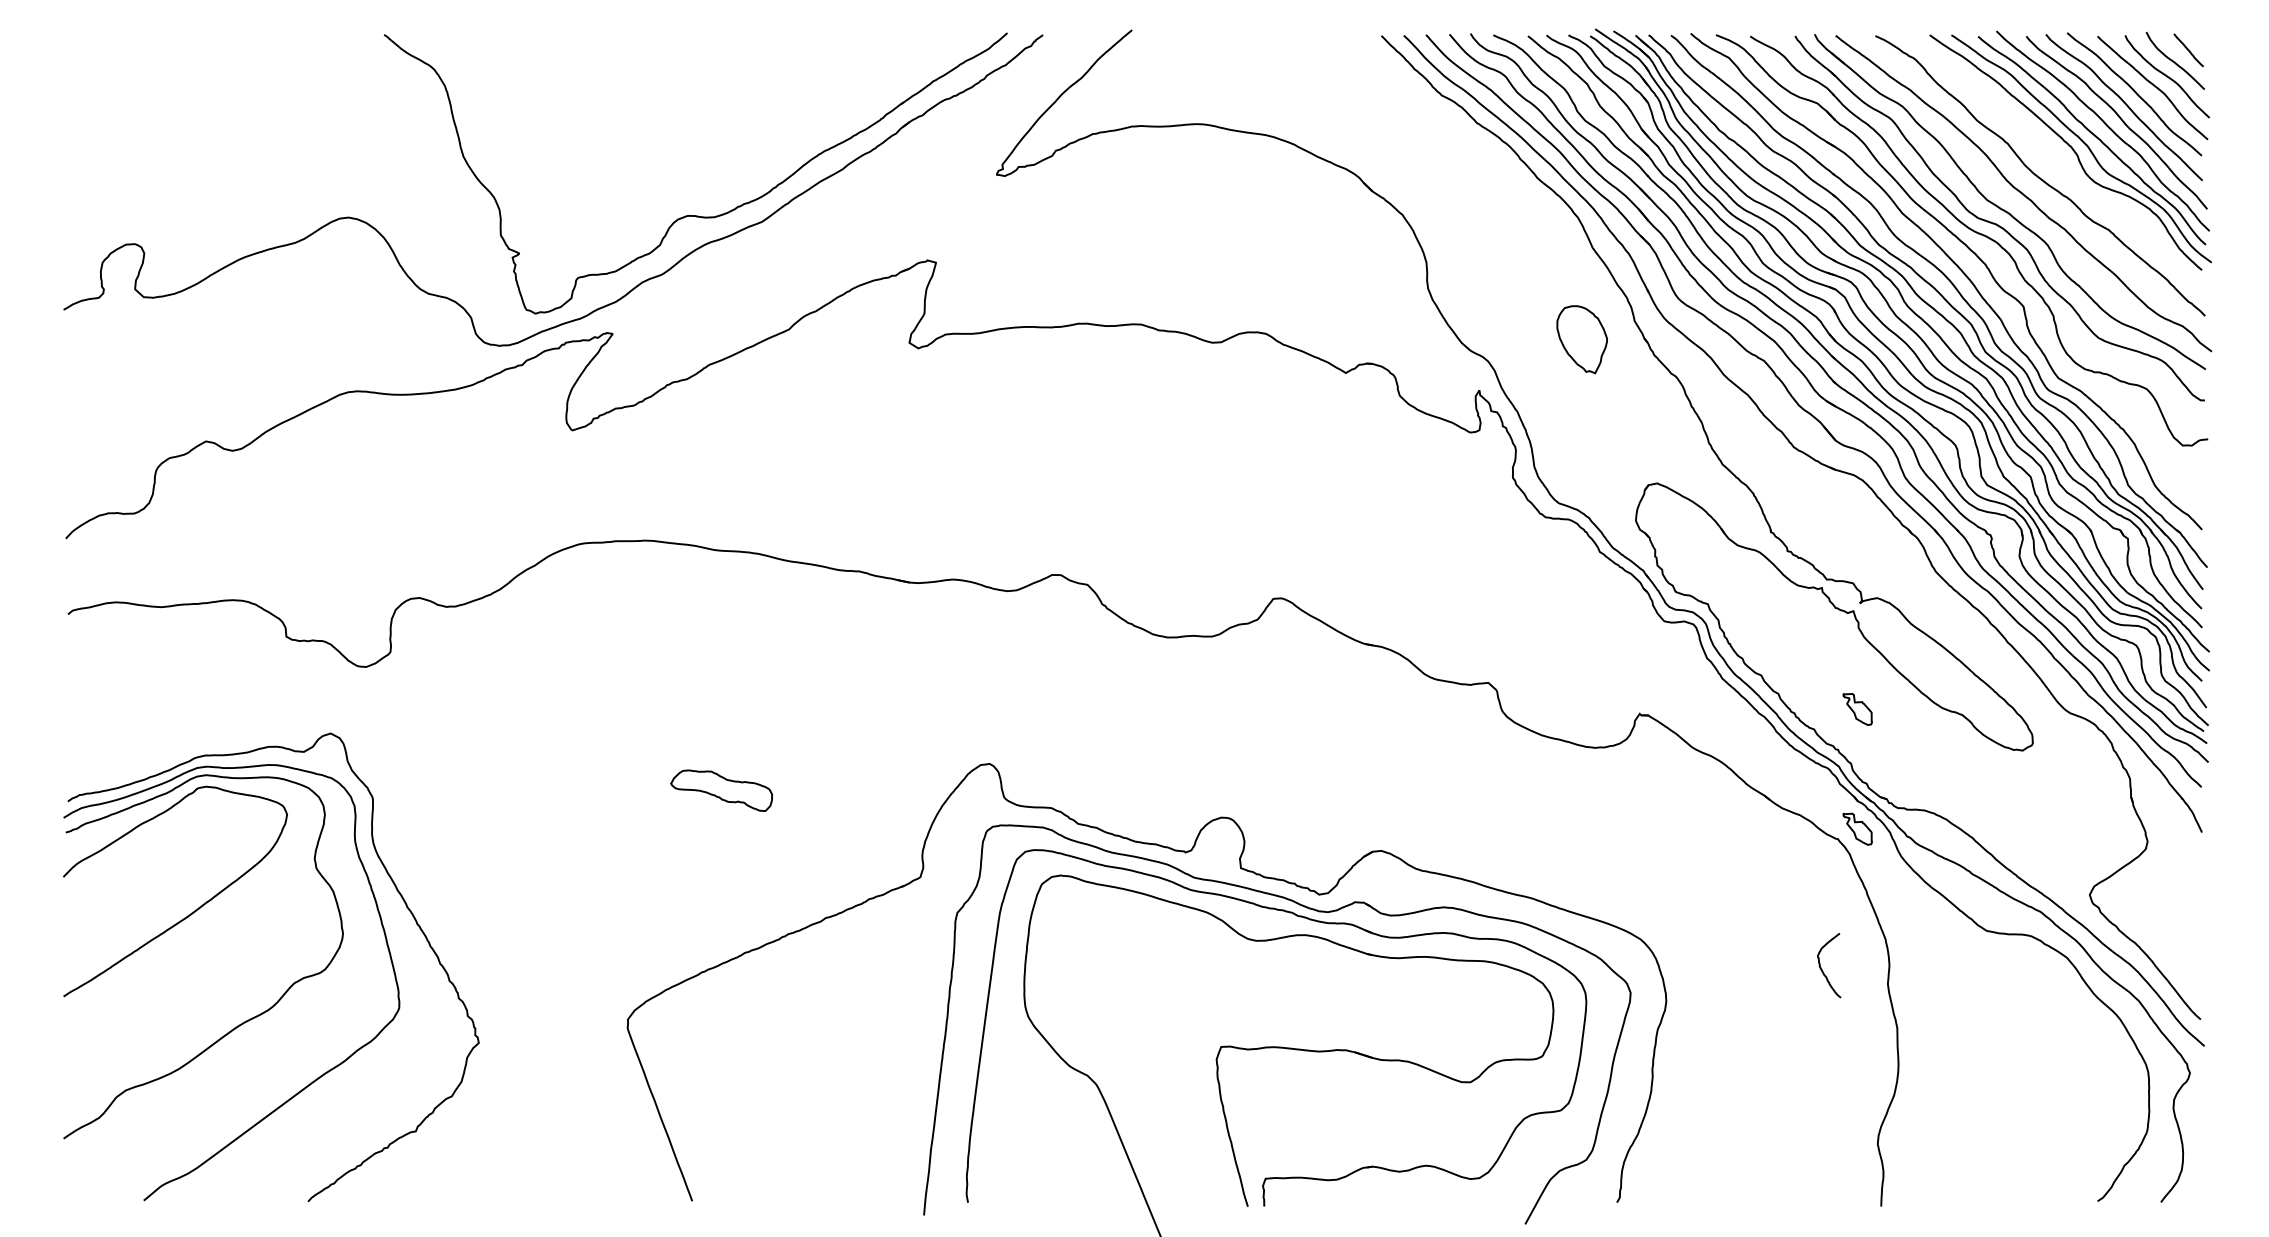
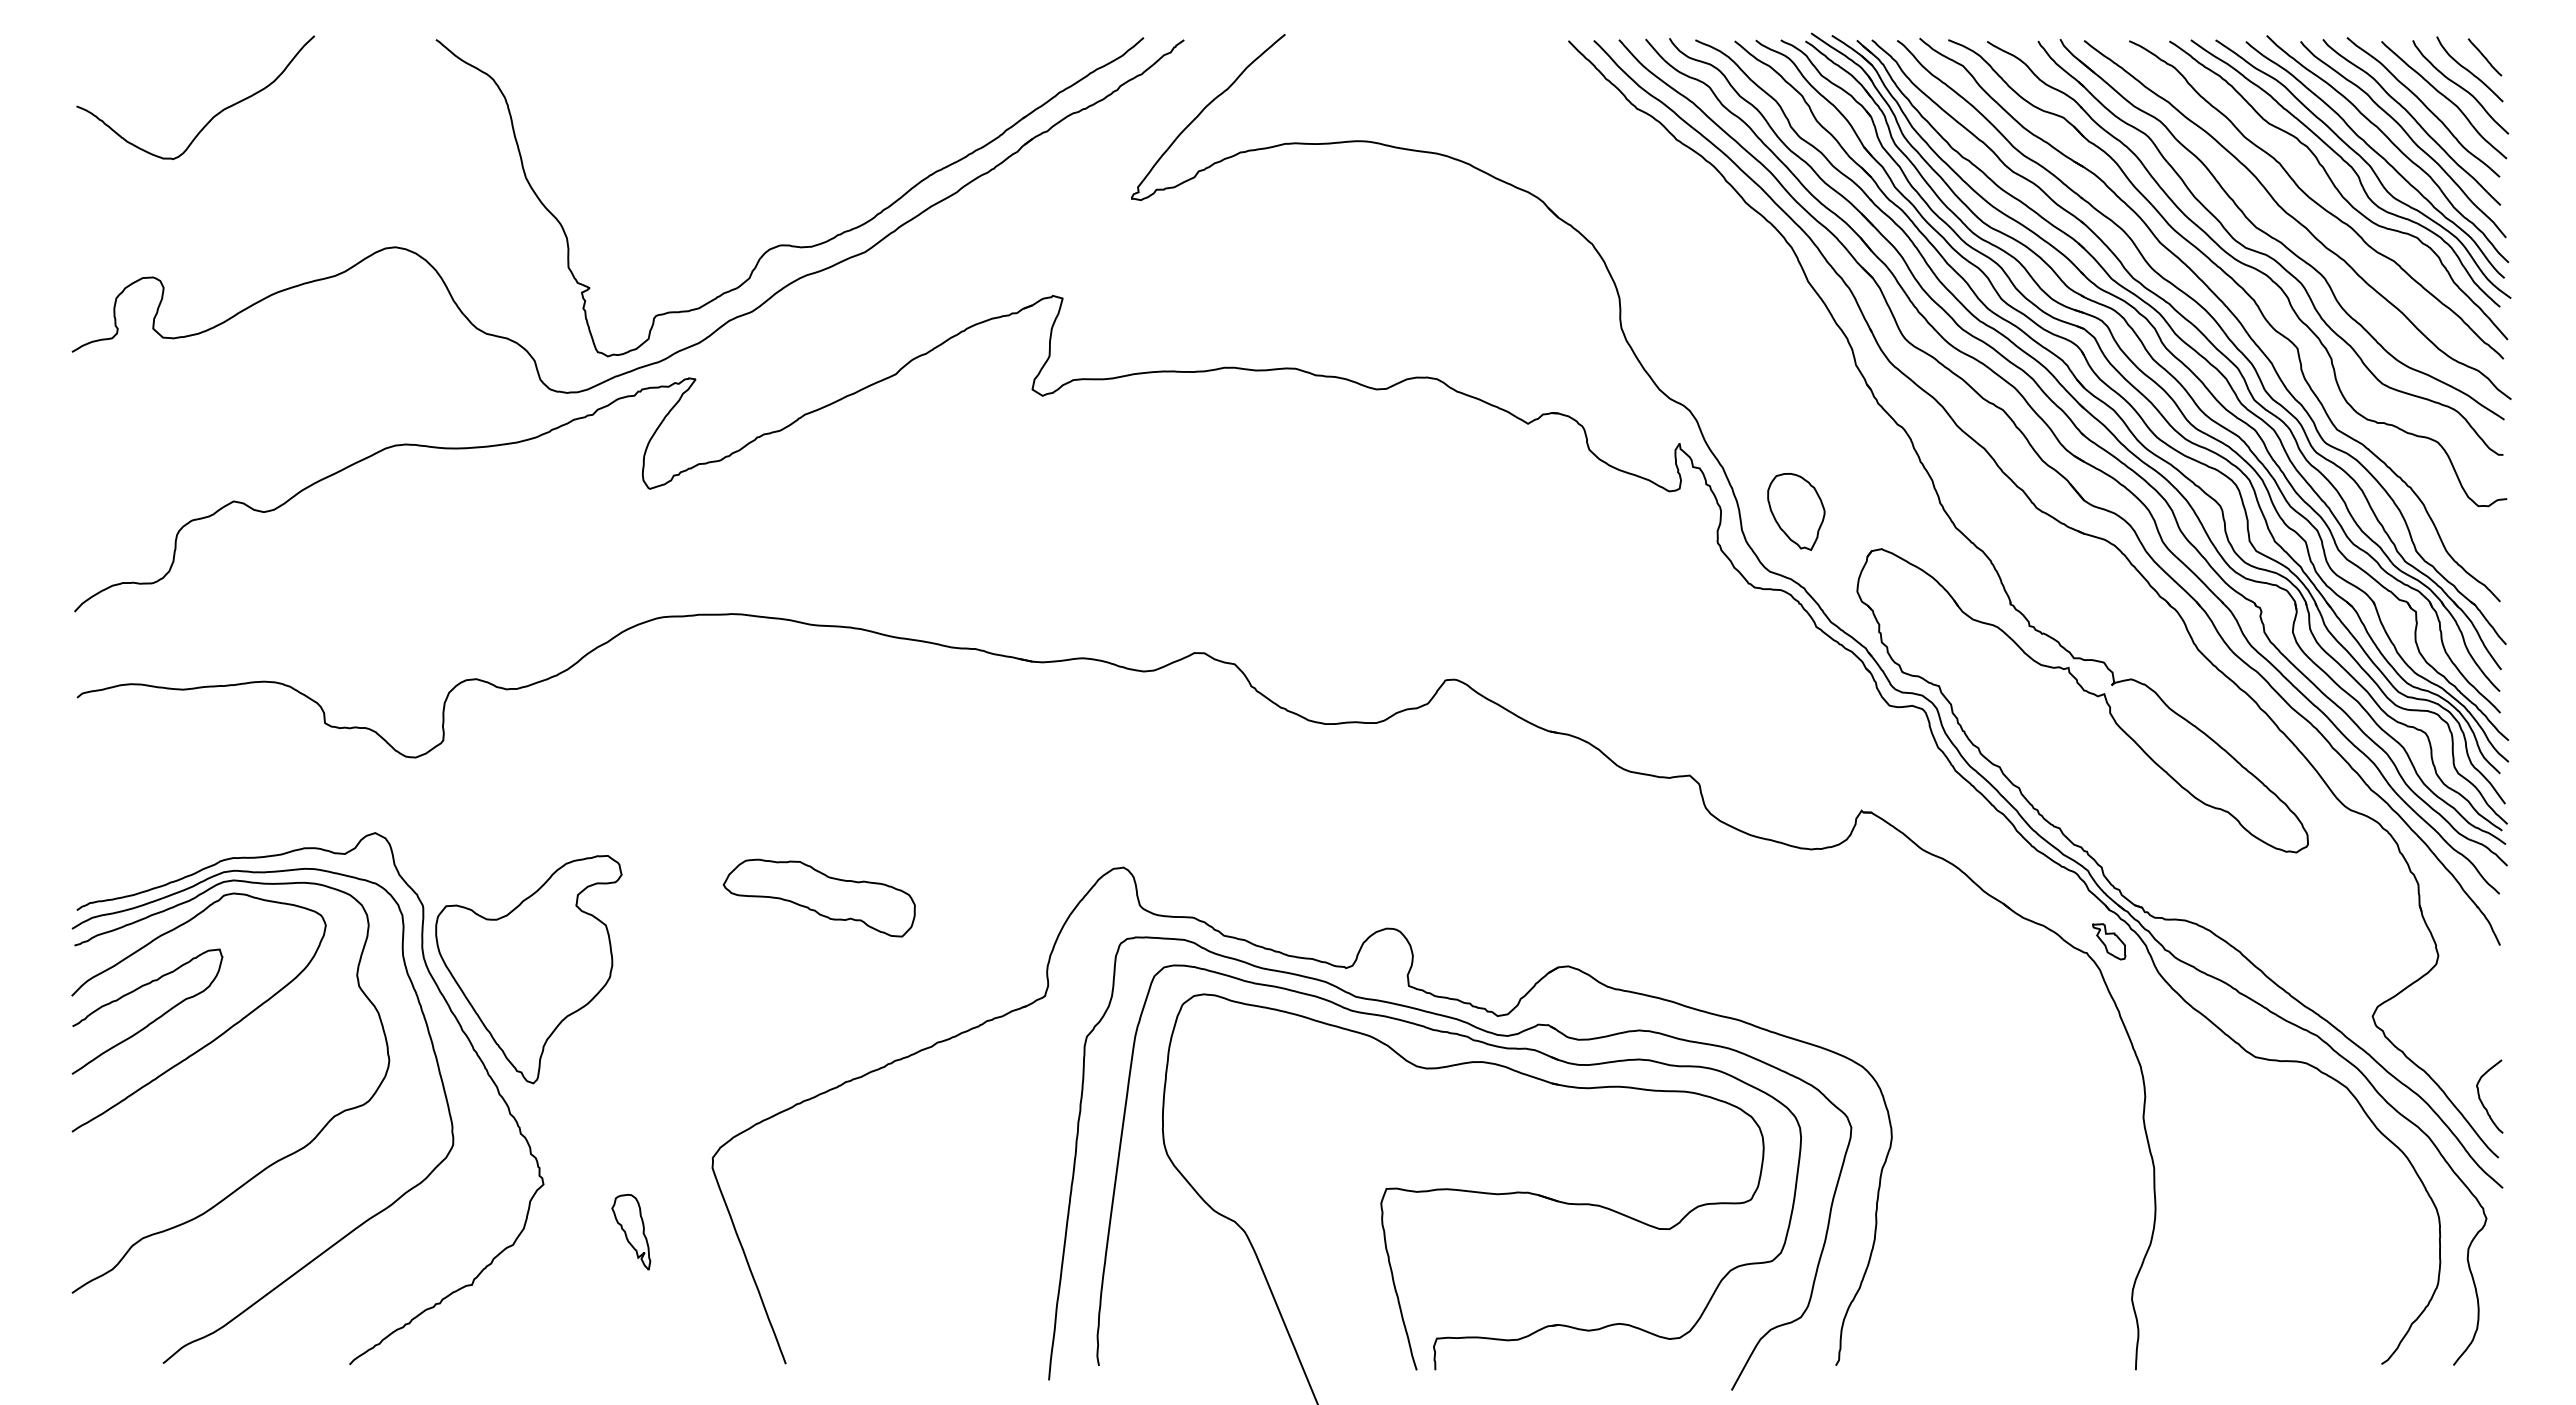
curve: (189, 101) -> (214, 115), added
curve: (2059, 167) -> (2338, 190), added
part: (1582, 339) -> (1796, 511), moved
part: (1857, 709) -> (2109, 805), removed
part: (721, 790) -> (818, 897), size x1.67
part: (465, 853) -> (528, 969), added
curve: (136, 897) -> (154, 1019), added
curve: (1821, 968) -> (2481, 1099), moved
part: (556, 1085) -> (631, 1232), added

